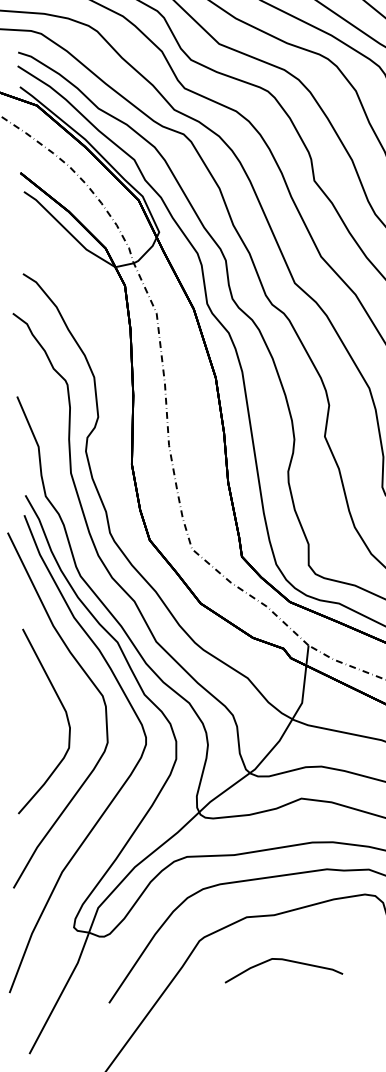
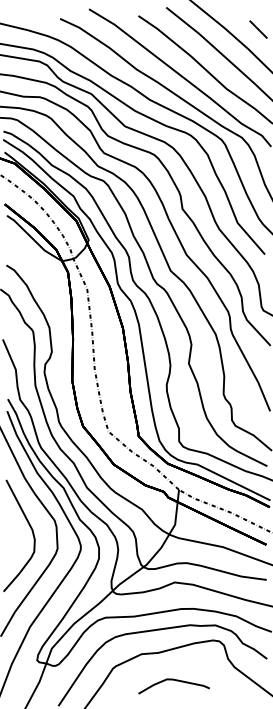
curve: (287, 962) -> (176, 681), moved

